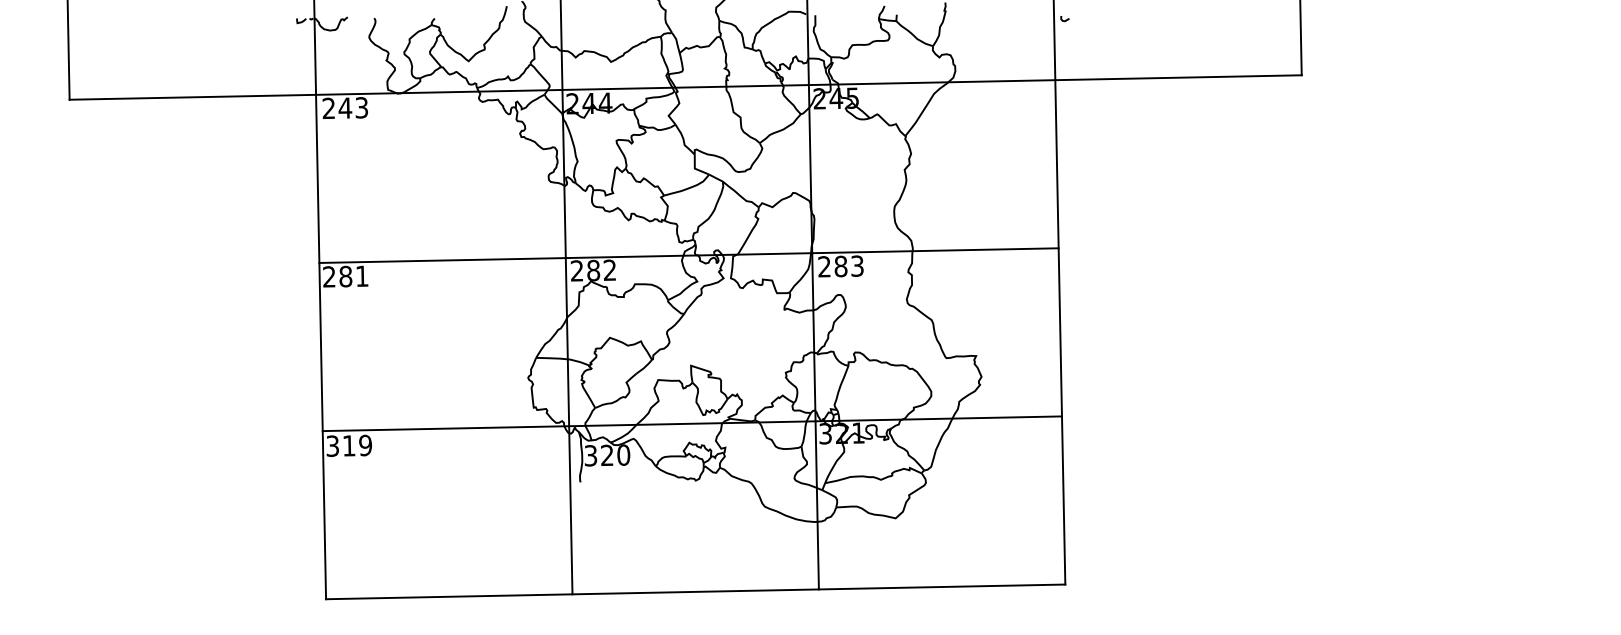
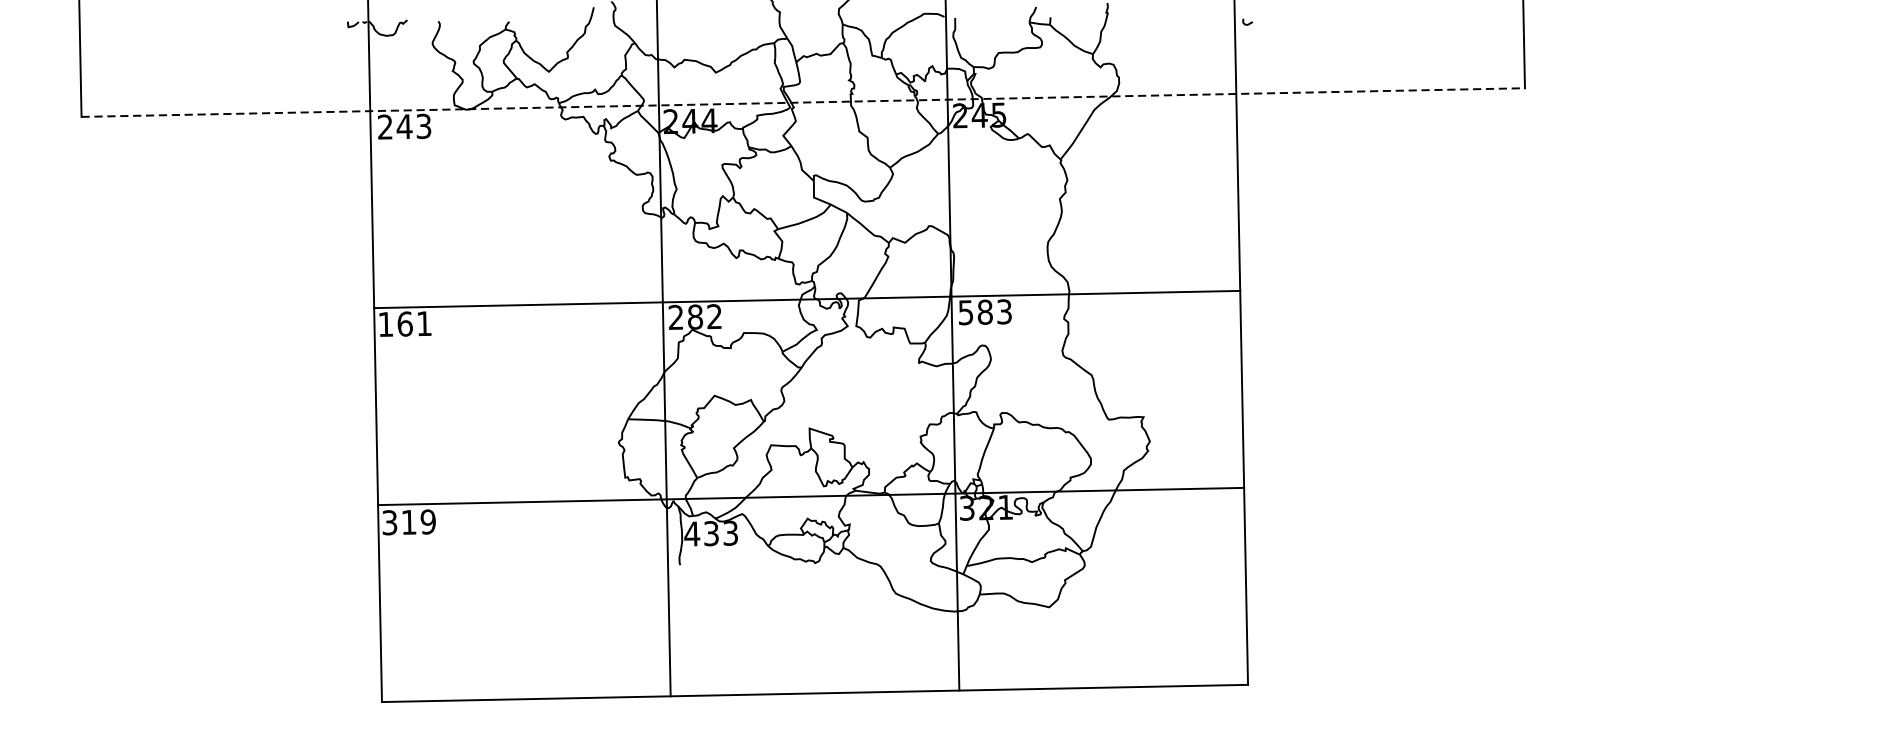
line: (686, 87) -> (804, 102), solid -> dashed
text: (824, 266) -> (965, 312), 283 -> 583
text: (337, 276) -> (395, 323), 281 -> 161
text: (607, 455) -> (711, 533), 320 -> 433

